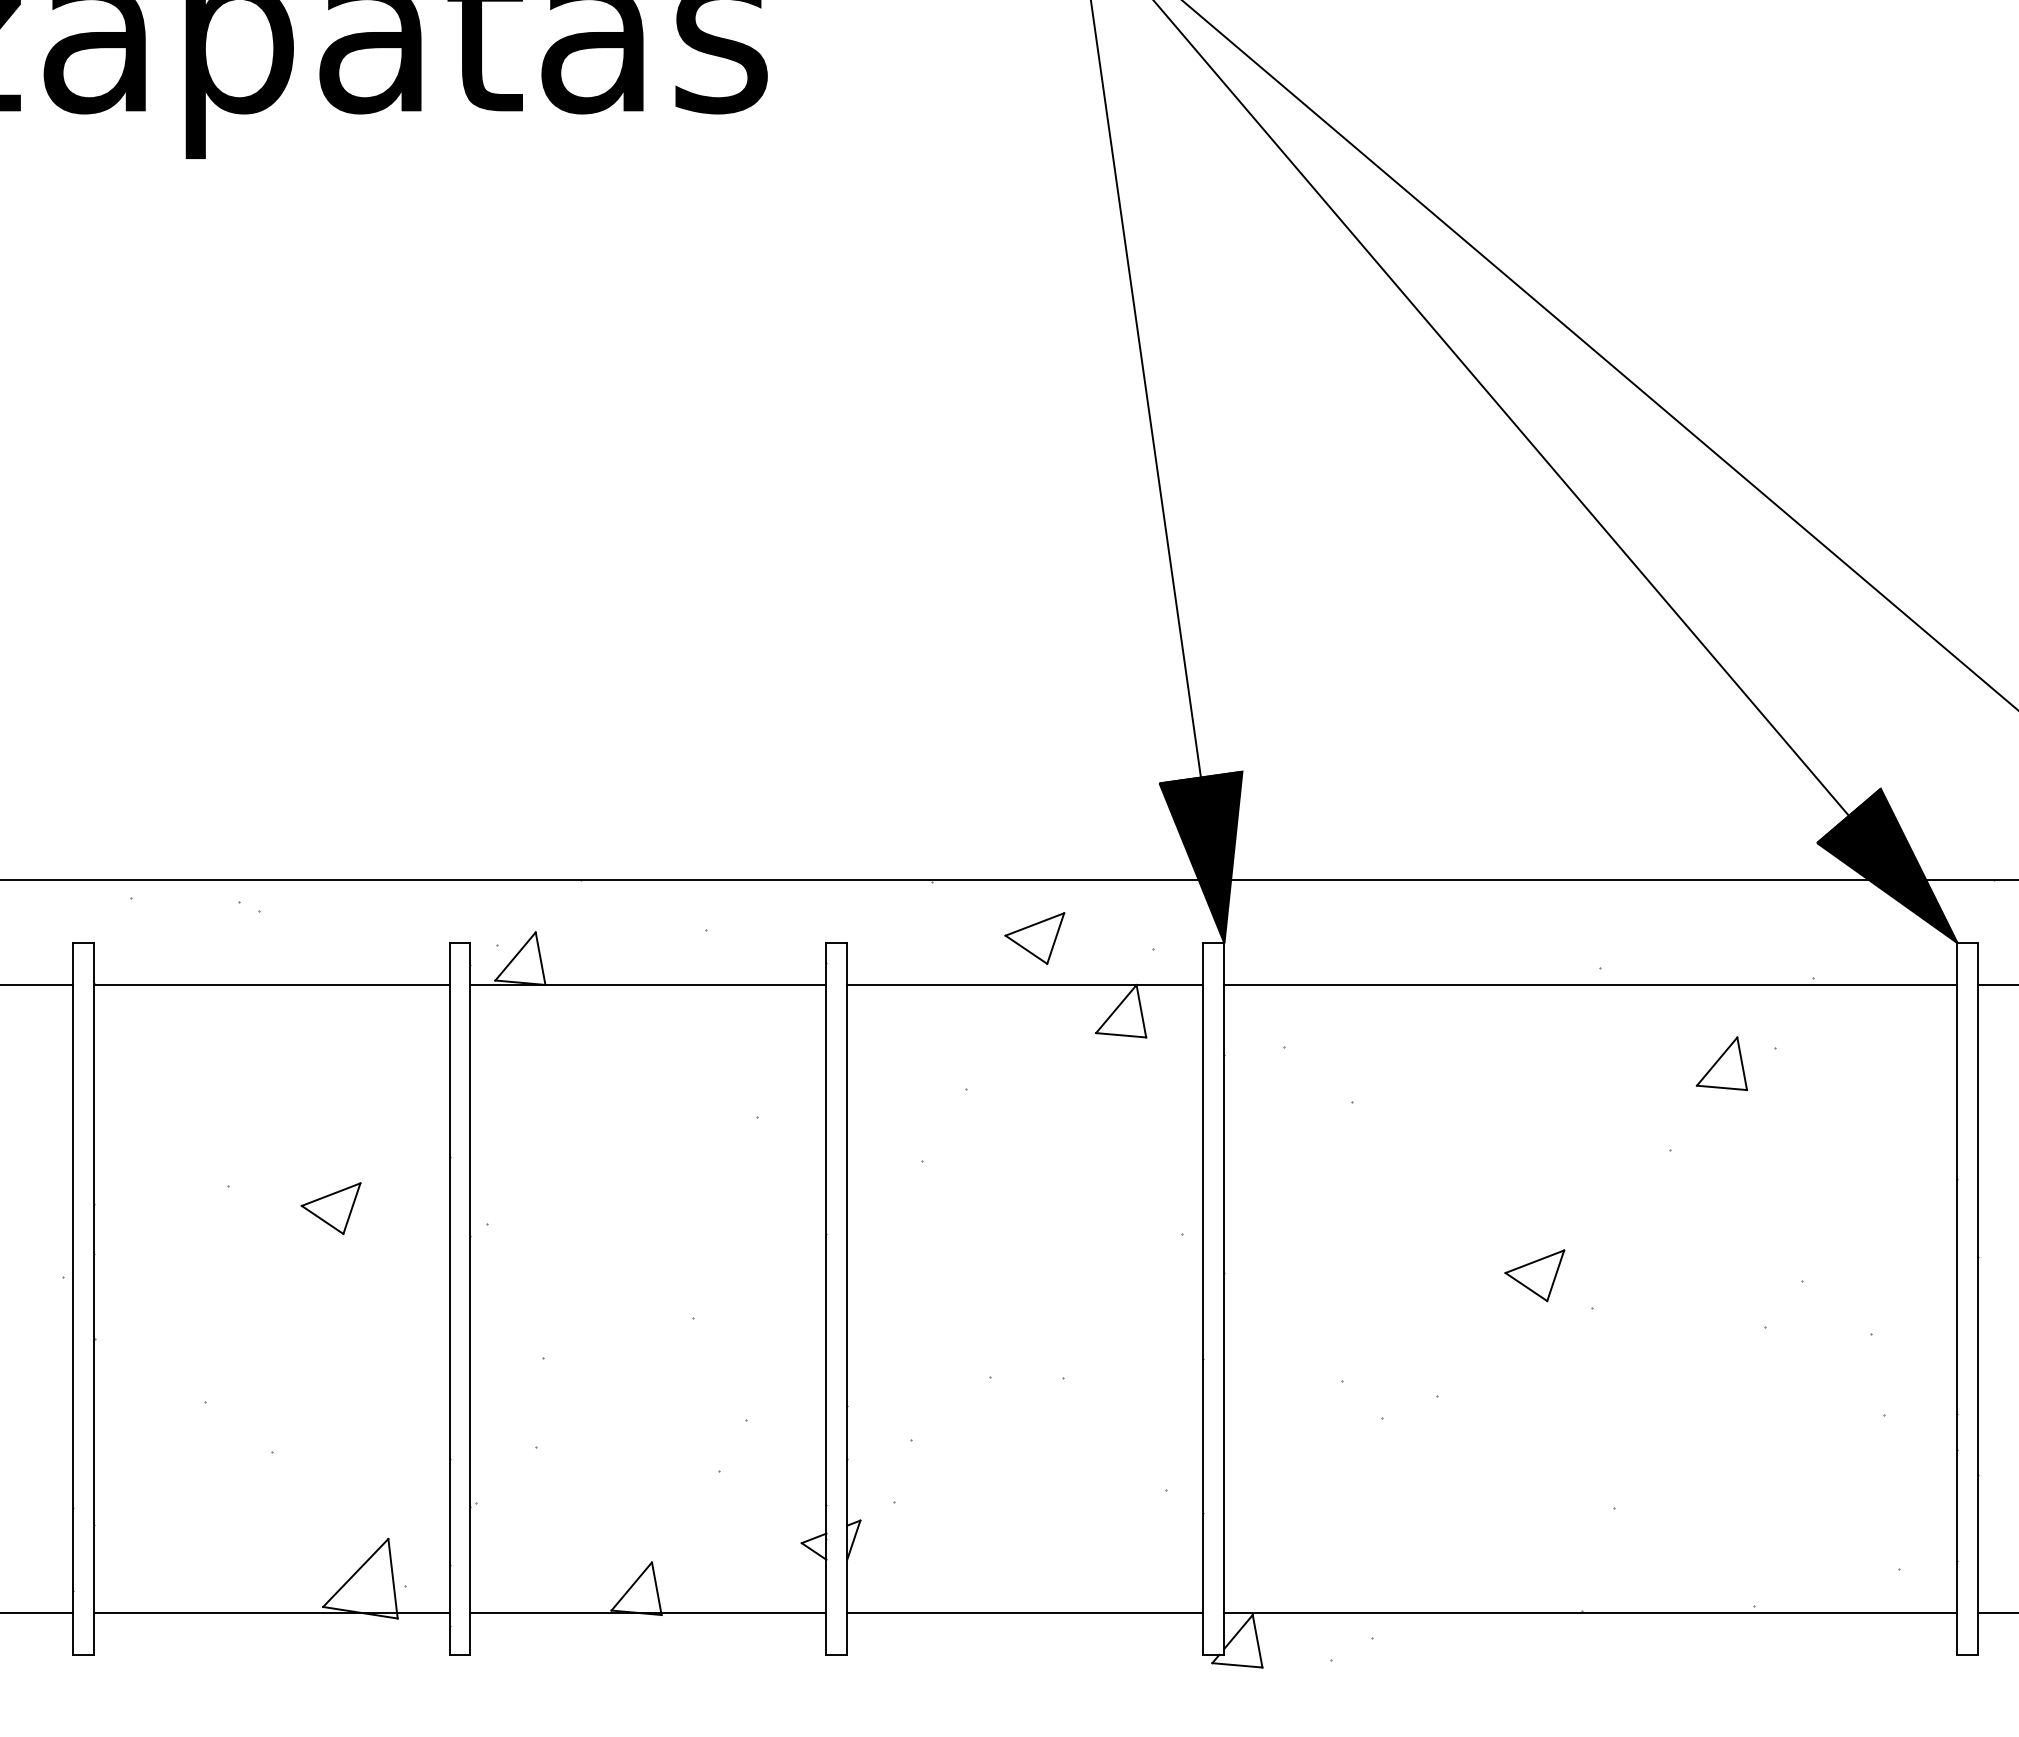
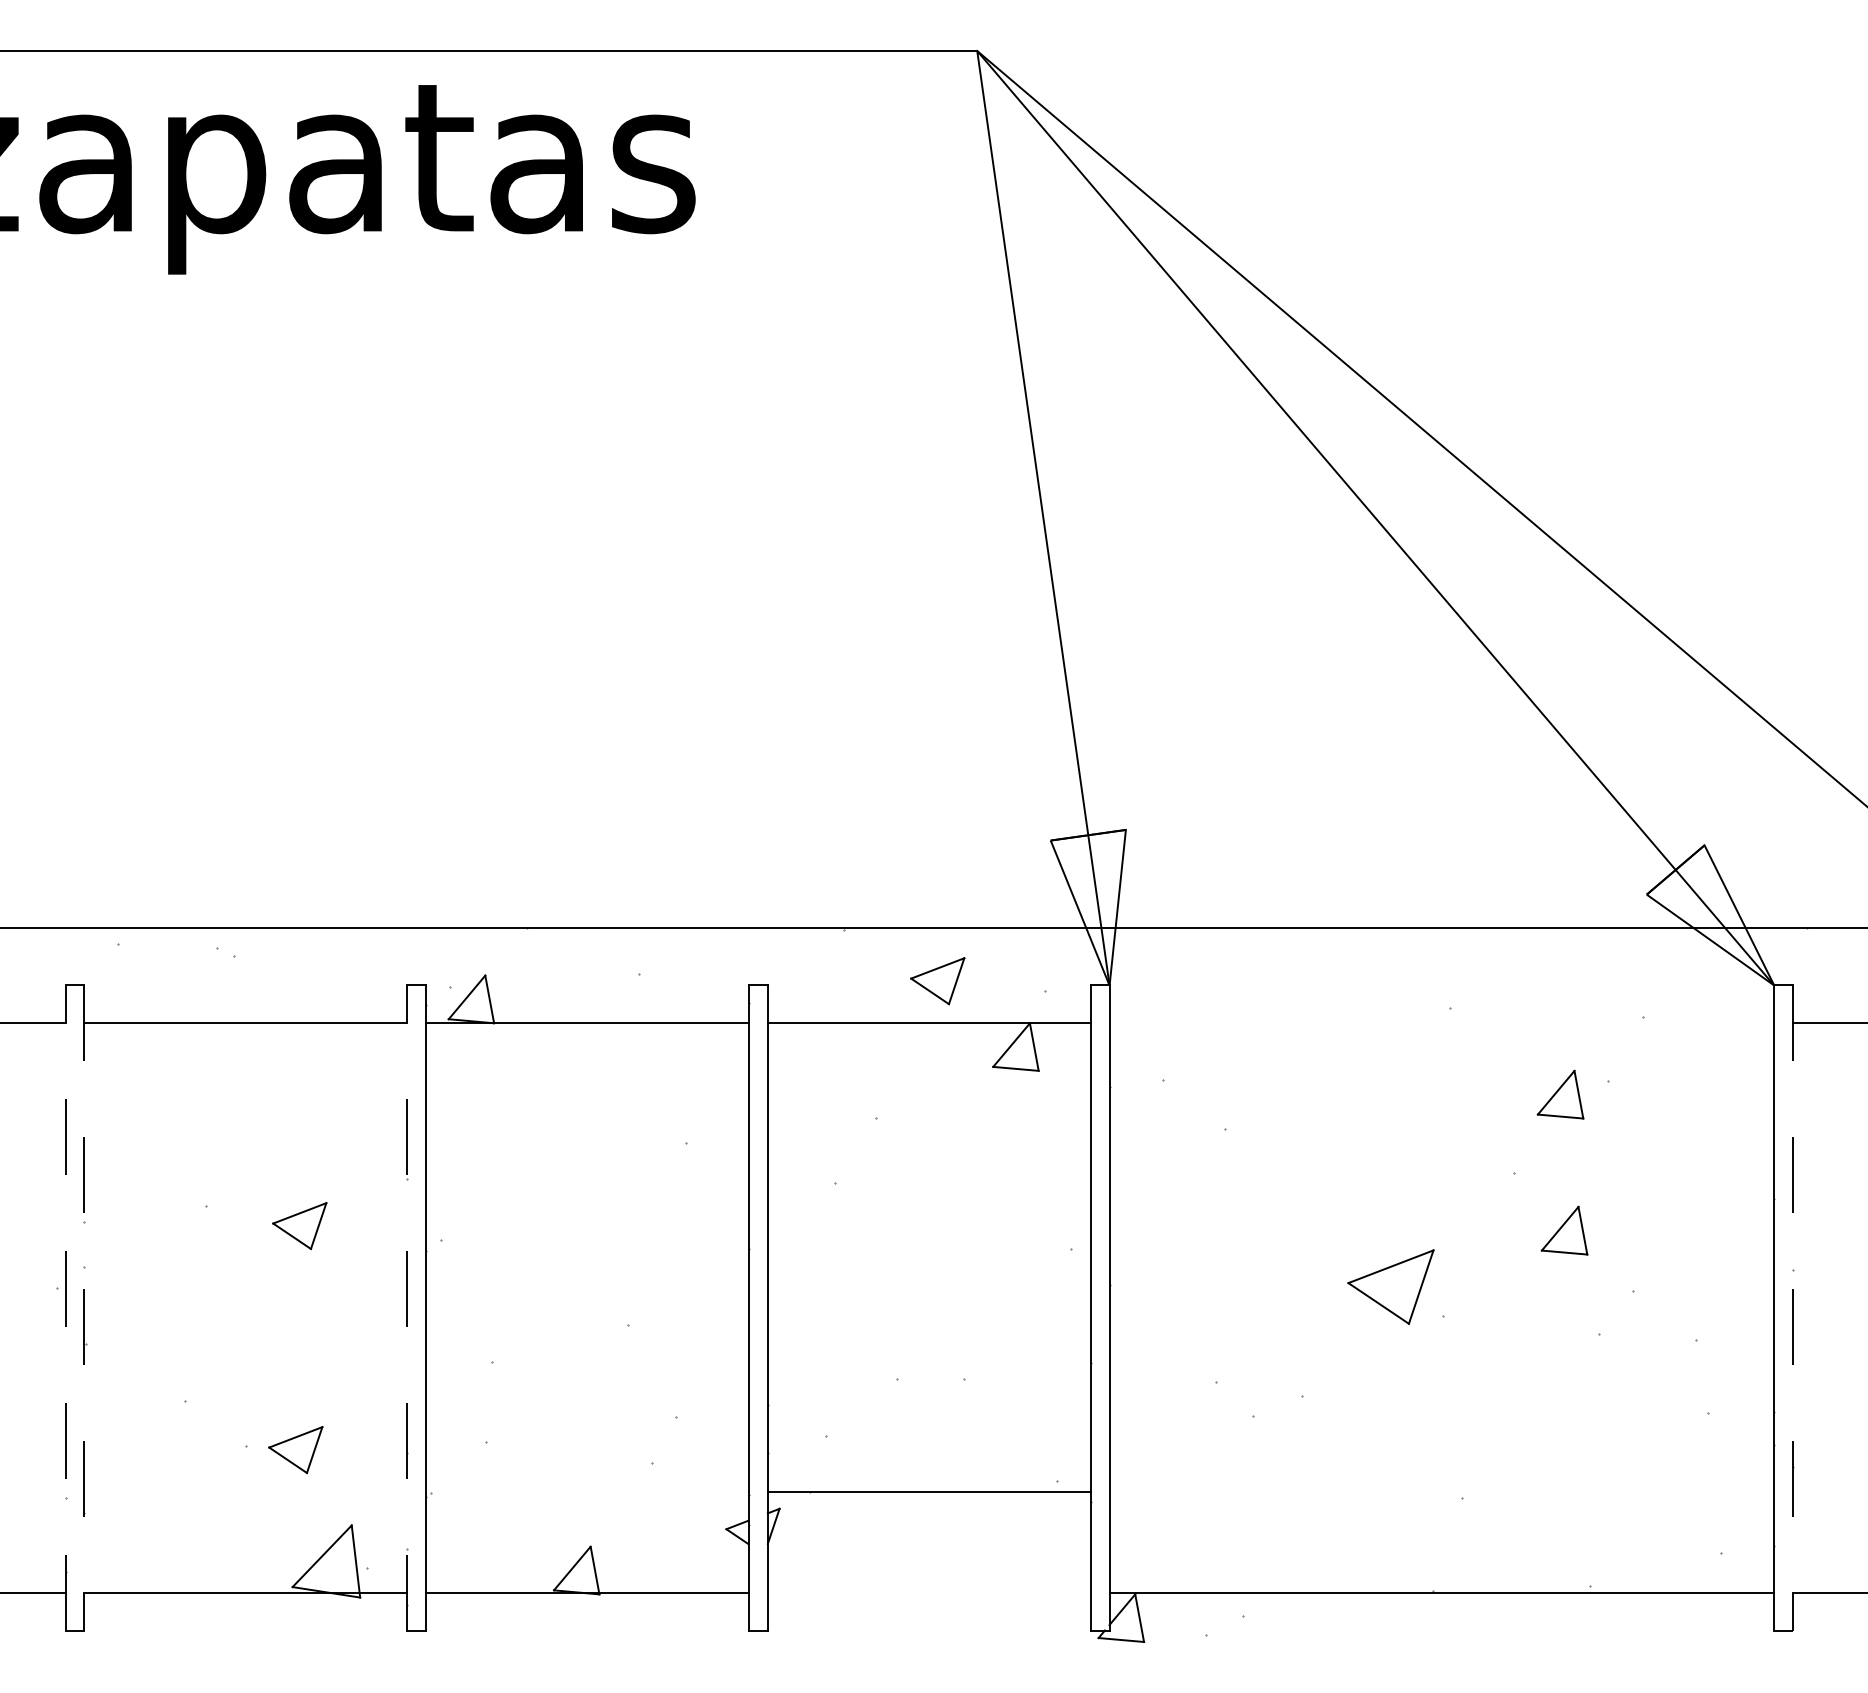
fill: (1200, 857) -> (1087, 907), removed
fill: (1887, 866) -> (1710, 915), removed
line: (1590, 985) -> (1441, 1023), removed
part: (1726, 1213) -> (1564, 1230), added
part: (1534, 1275) -> (1390, 1286), size x1.6
line: (72, 1298) -> (65, 1307), solid -> dashed
line: (93, 1298) -> (84, 1307), solid -> dashed
line: (449, 1298) -> (407, 1307), solid -> dashed
line: (1977, 1309) -> (1792, 1317), solid -> dashed
part: (326, 1456) -> (295, 1450), added
line: (1024, 1612) -> (928, 1491), moved

